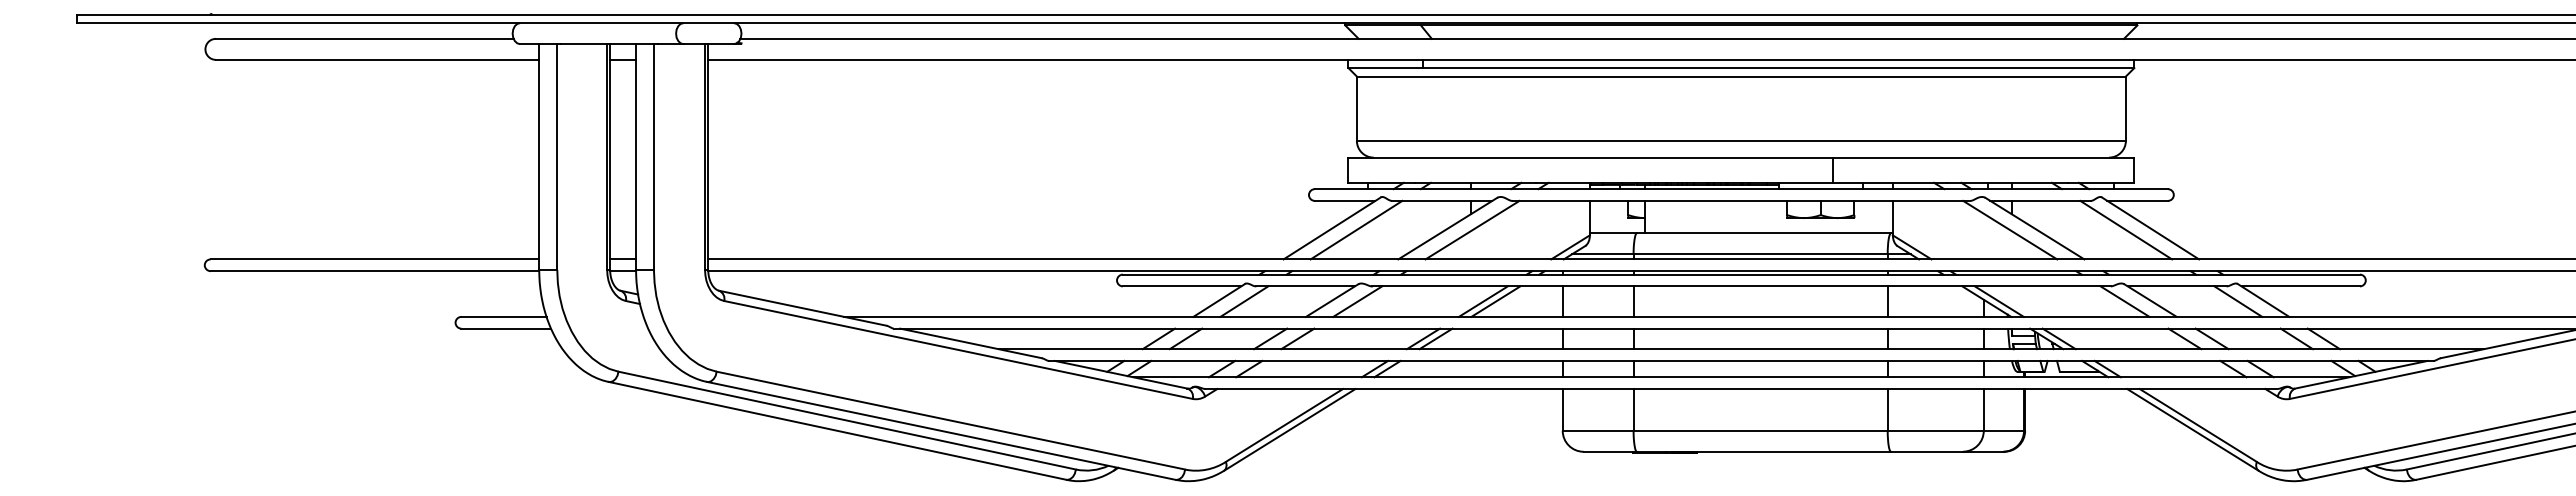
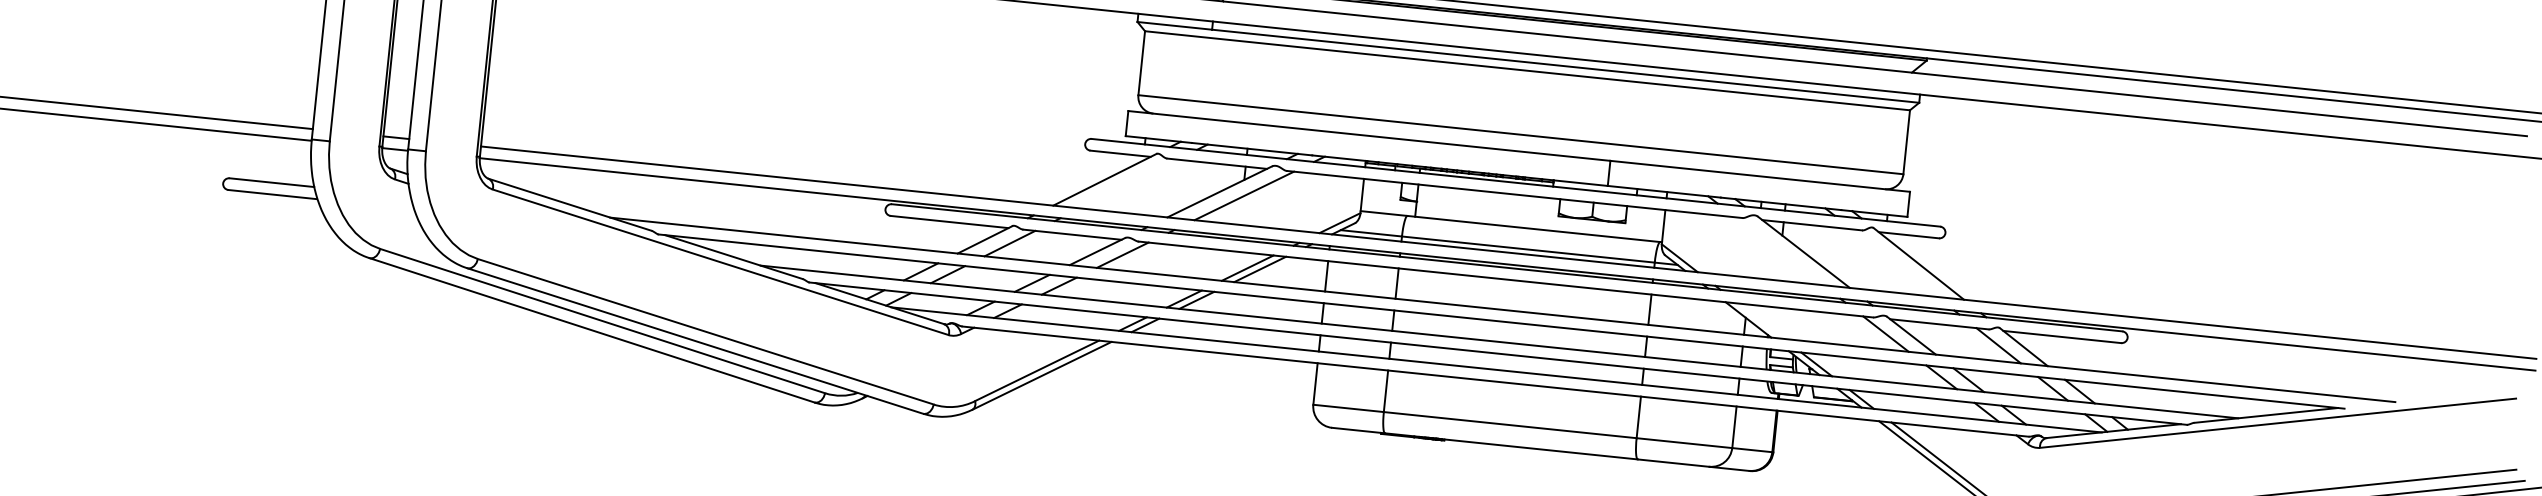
line: (1356, 229) -> (1128, 183), removed
line: (2010, 229) -> (1779, 250), removed
line: (2126, 229) -> (1894, 262), removed
line: (1998, 301) -> (1760, 320), removed

